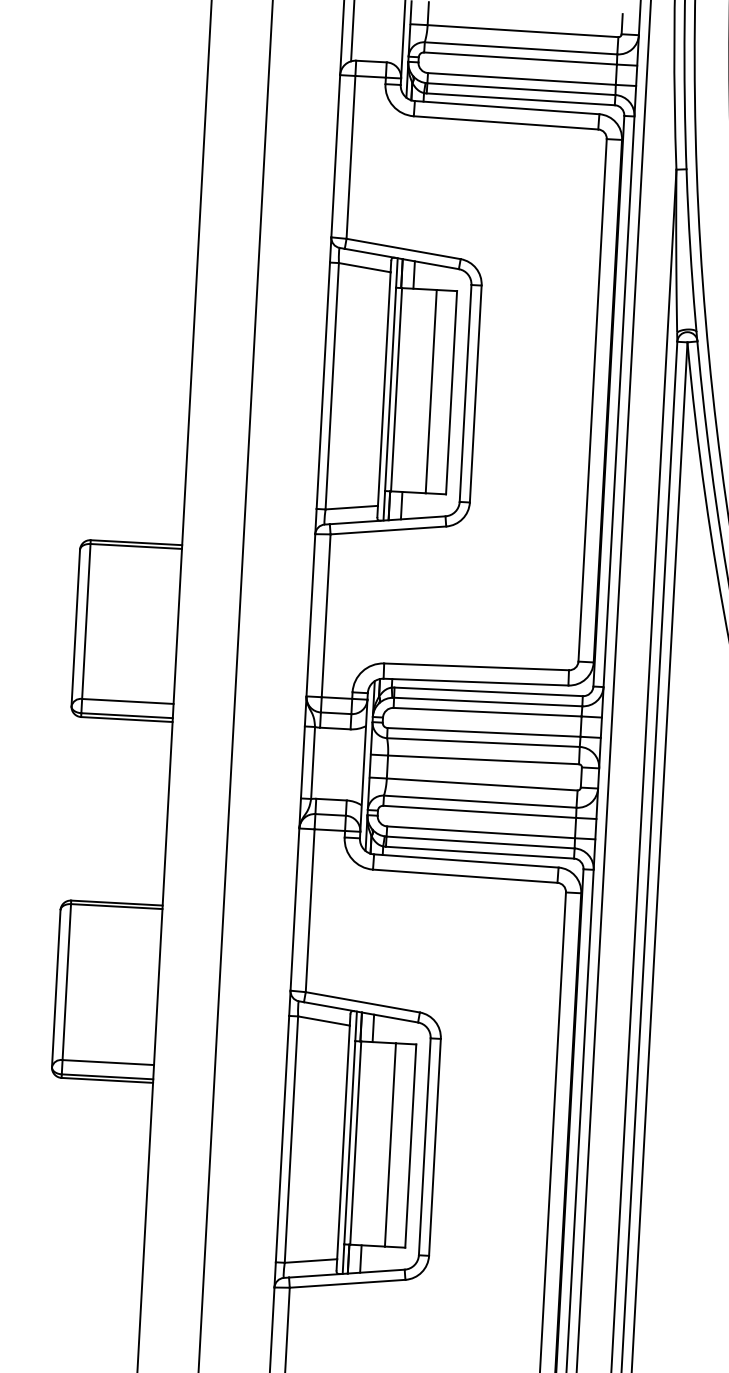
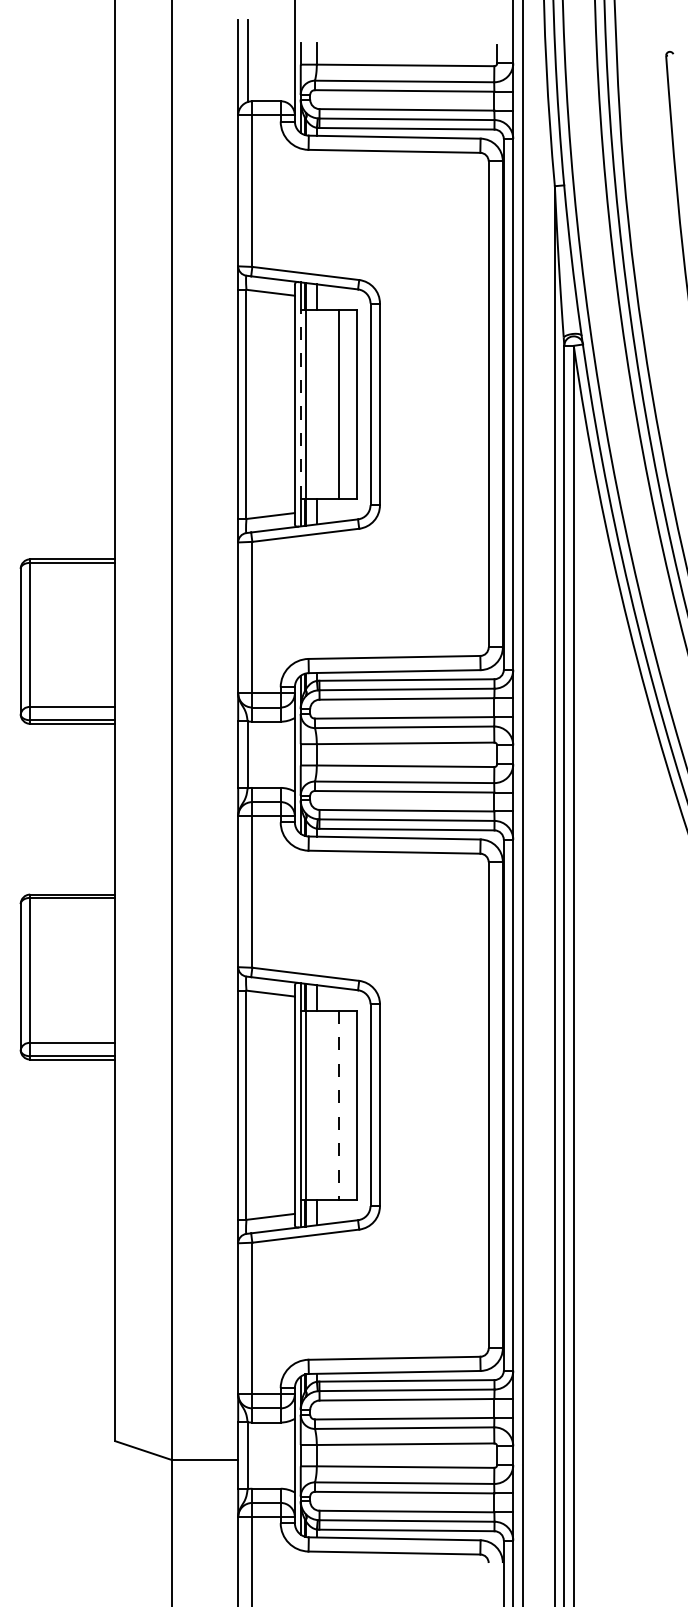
line: (390, 389) -> (300, 404), solid -> dashed
line: (390, 1145) -> (338, 1105), solid -> dashed

